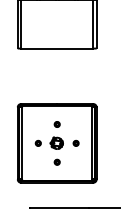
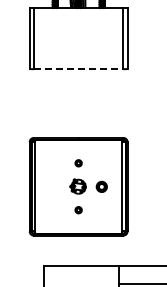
line: (57, 48) -> (78, 69), solid -> dashed
part: (38, 143) -> (55, 186), removed
part: (76, 143) -> (102, 186), size x1.6

